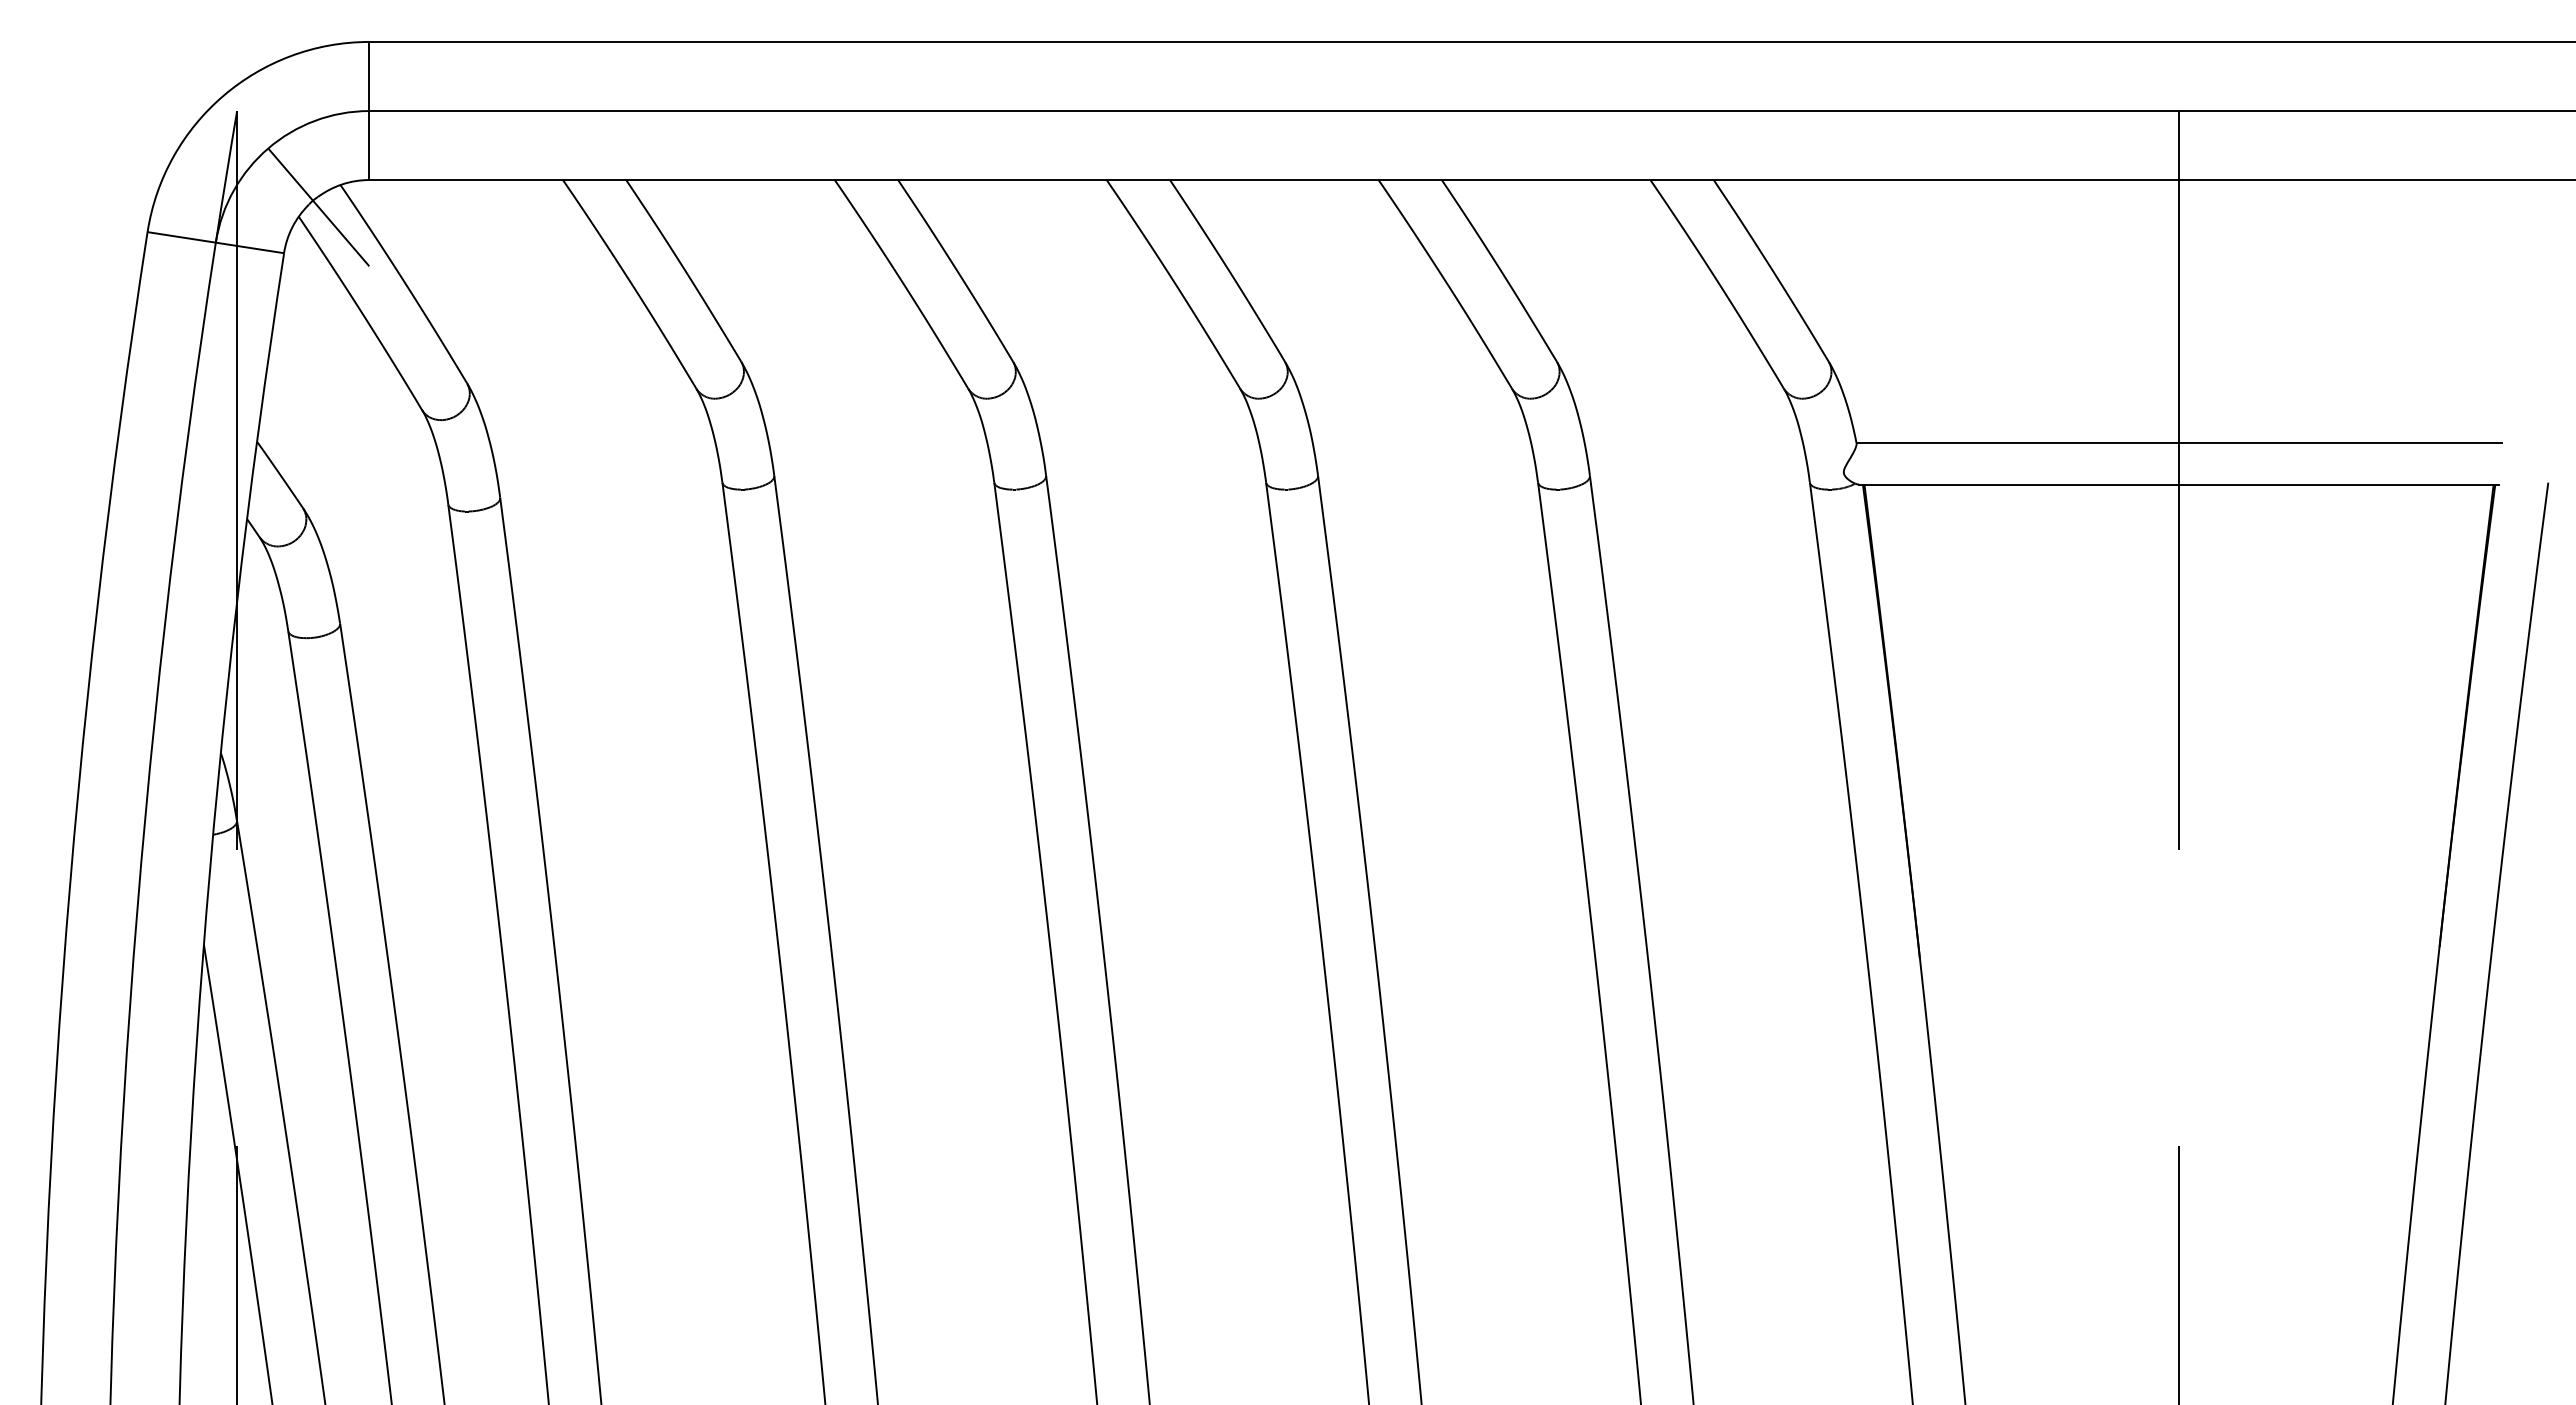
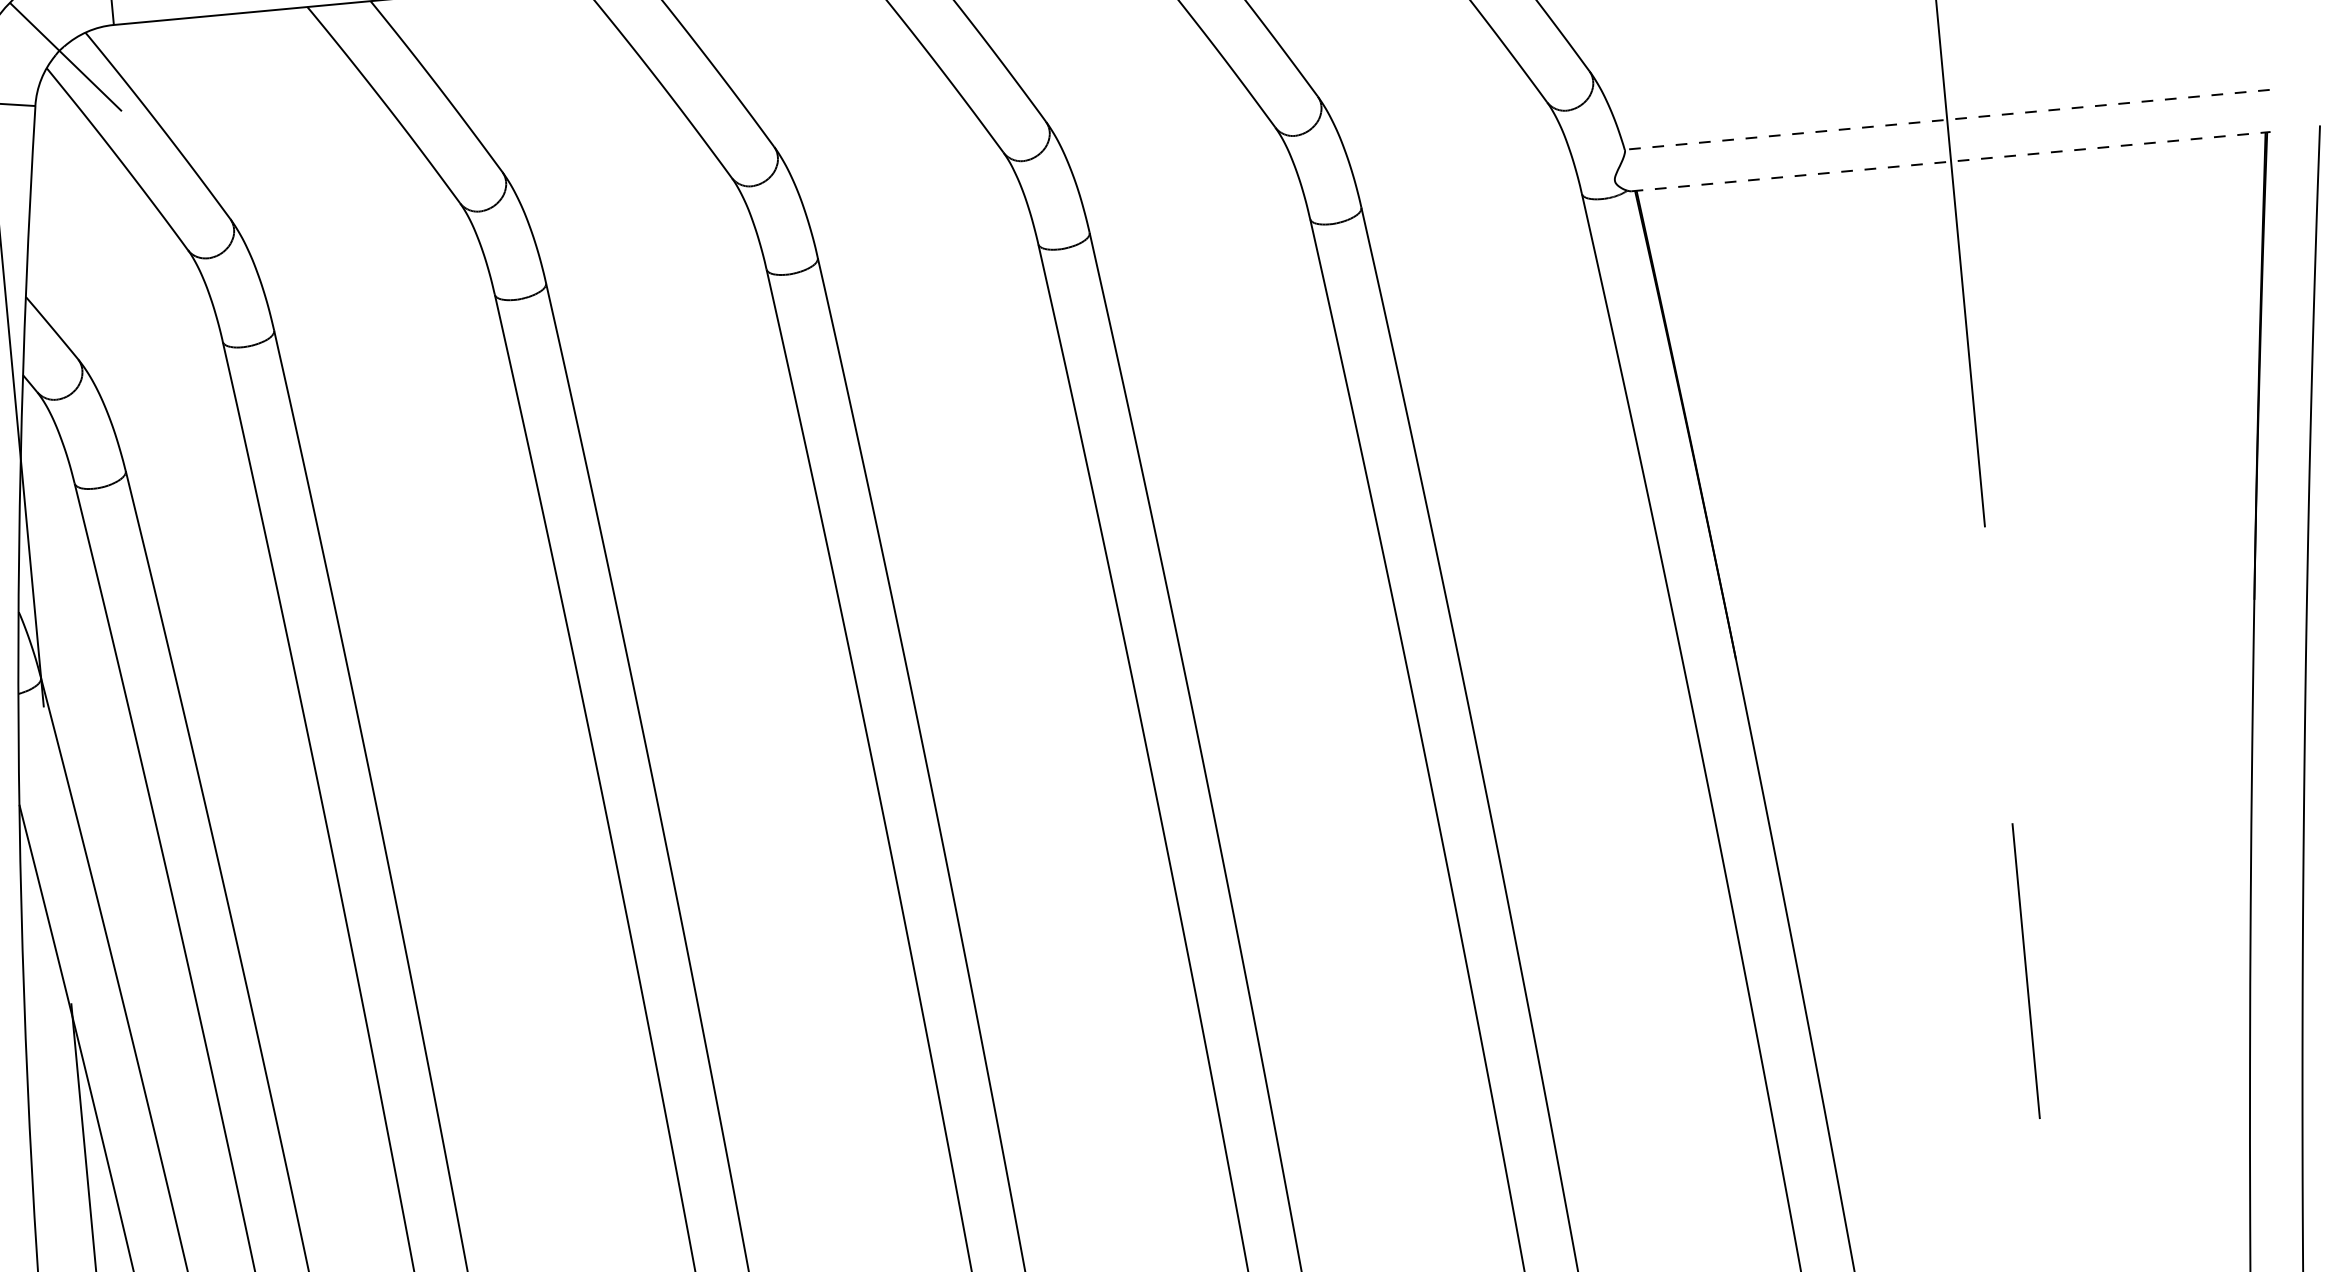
line: (2179, 442) -> (1947, 119), solid -> dashed
line: (2179, 484) -> (1951, 161), solid -> dashed

